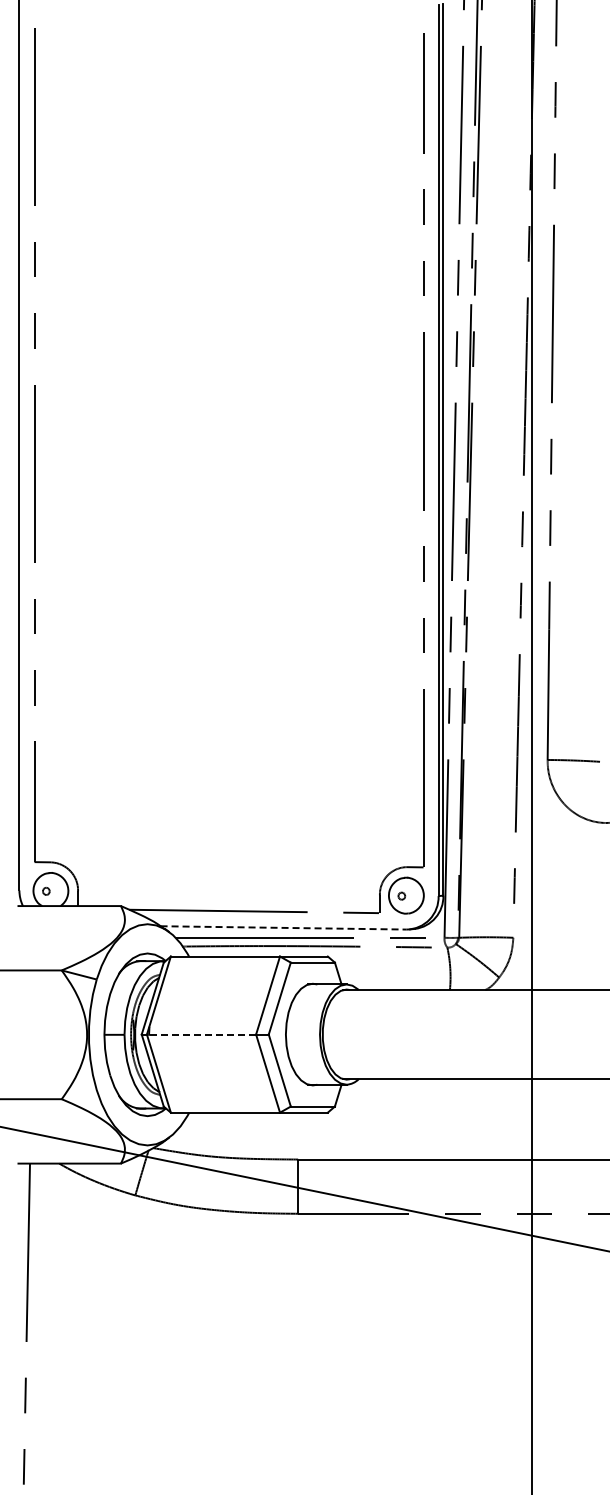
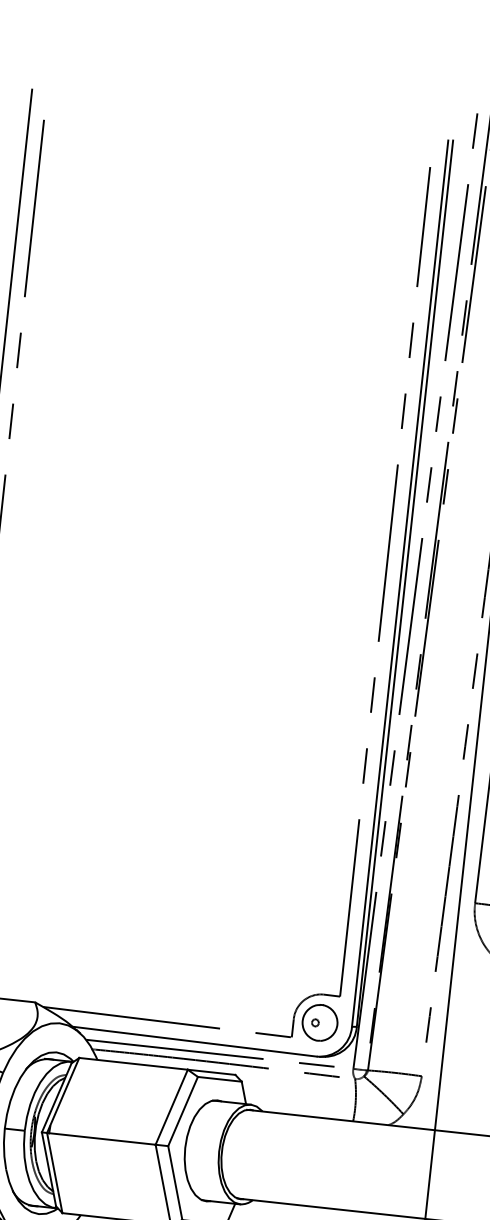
line: (284, 927) -> (195, 1041), dashed -> solid
line: (201, 1034) -> (101, 1138), dashed -> solid

